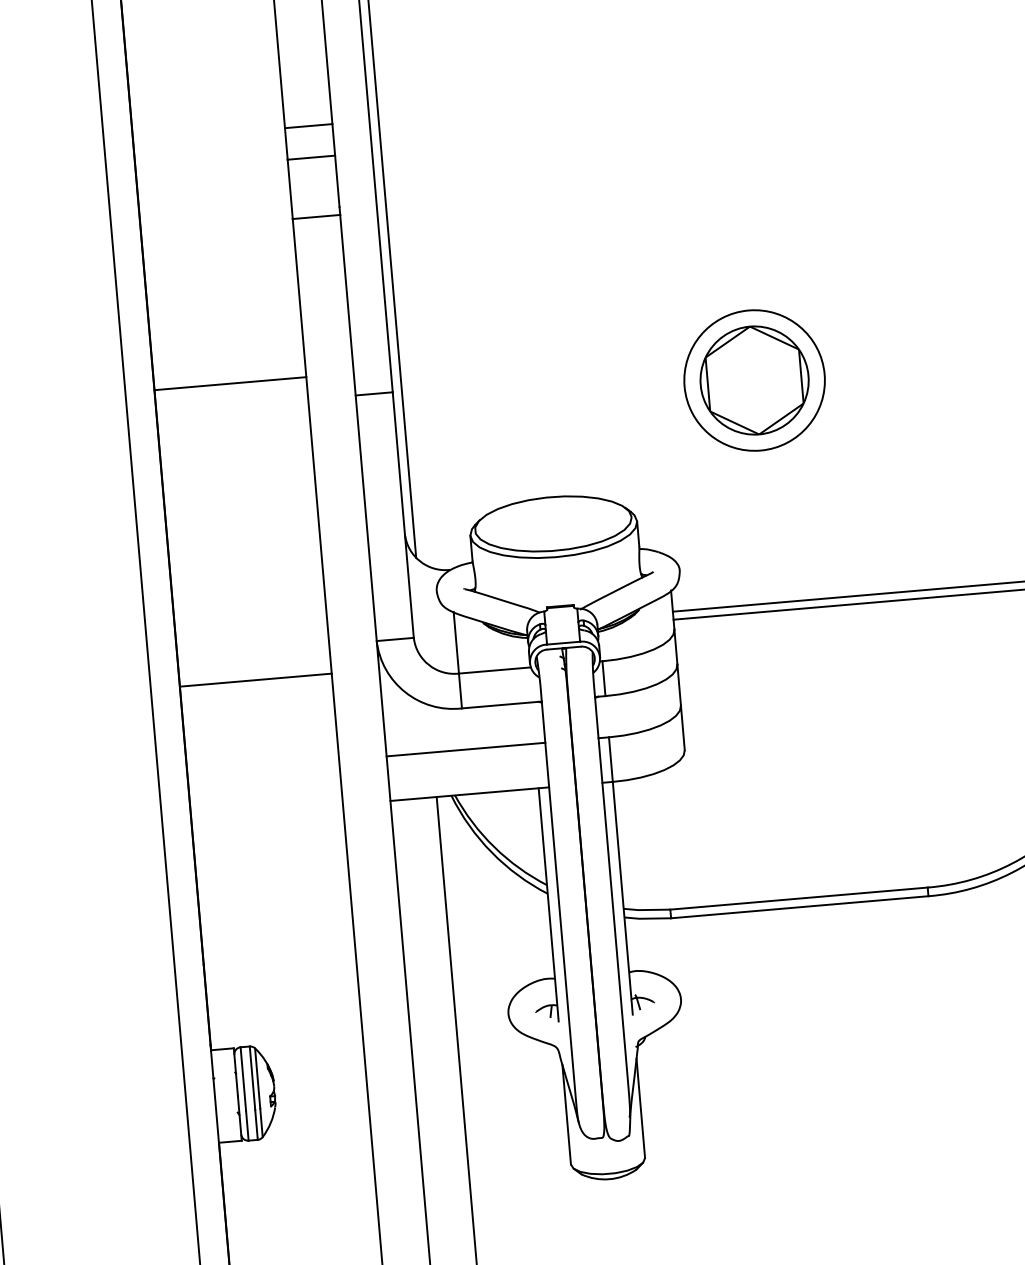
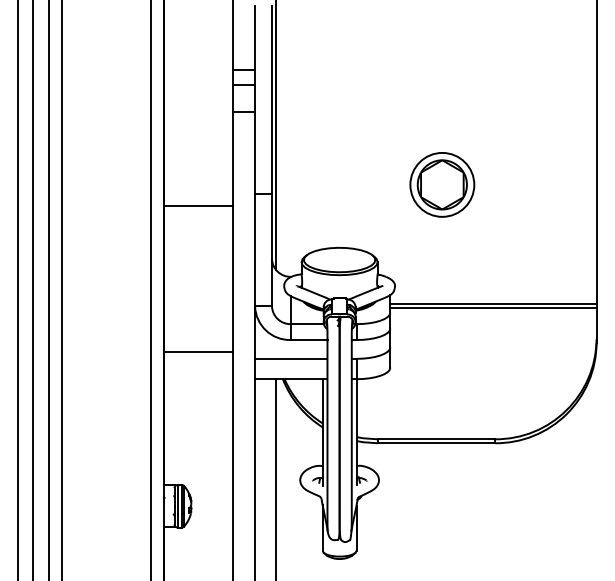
part: (754, 379) -> (442, 184), moved
line: (229, 382) -> (198, 205), moved
line: (255, 680) -> (198, 352), moved

